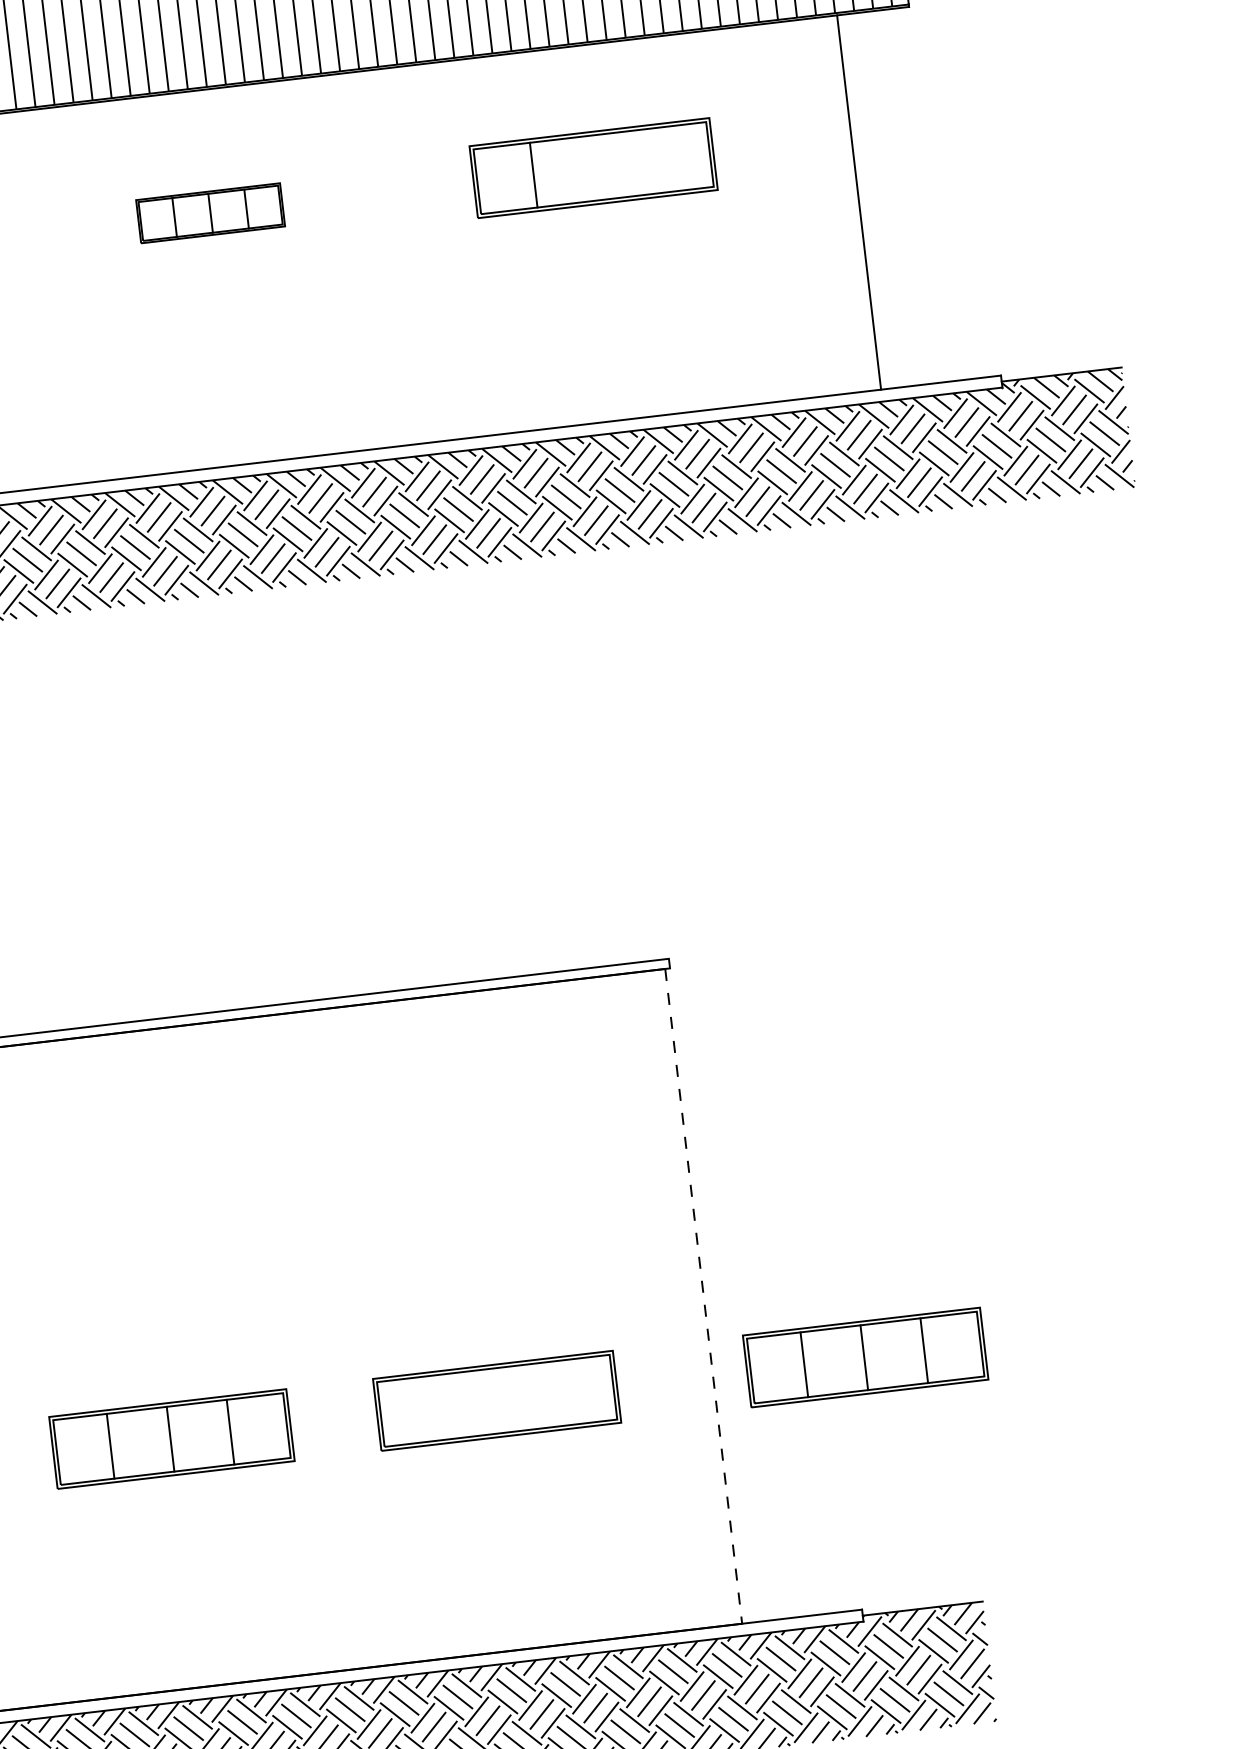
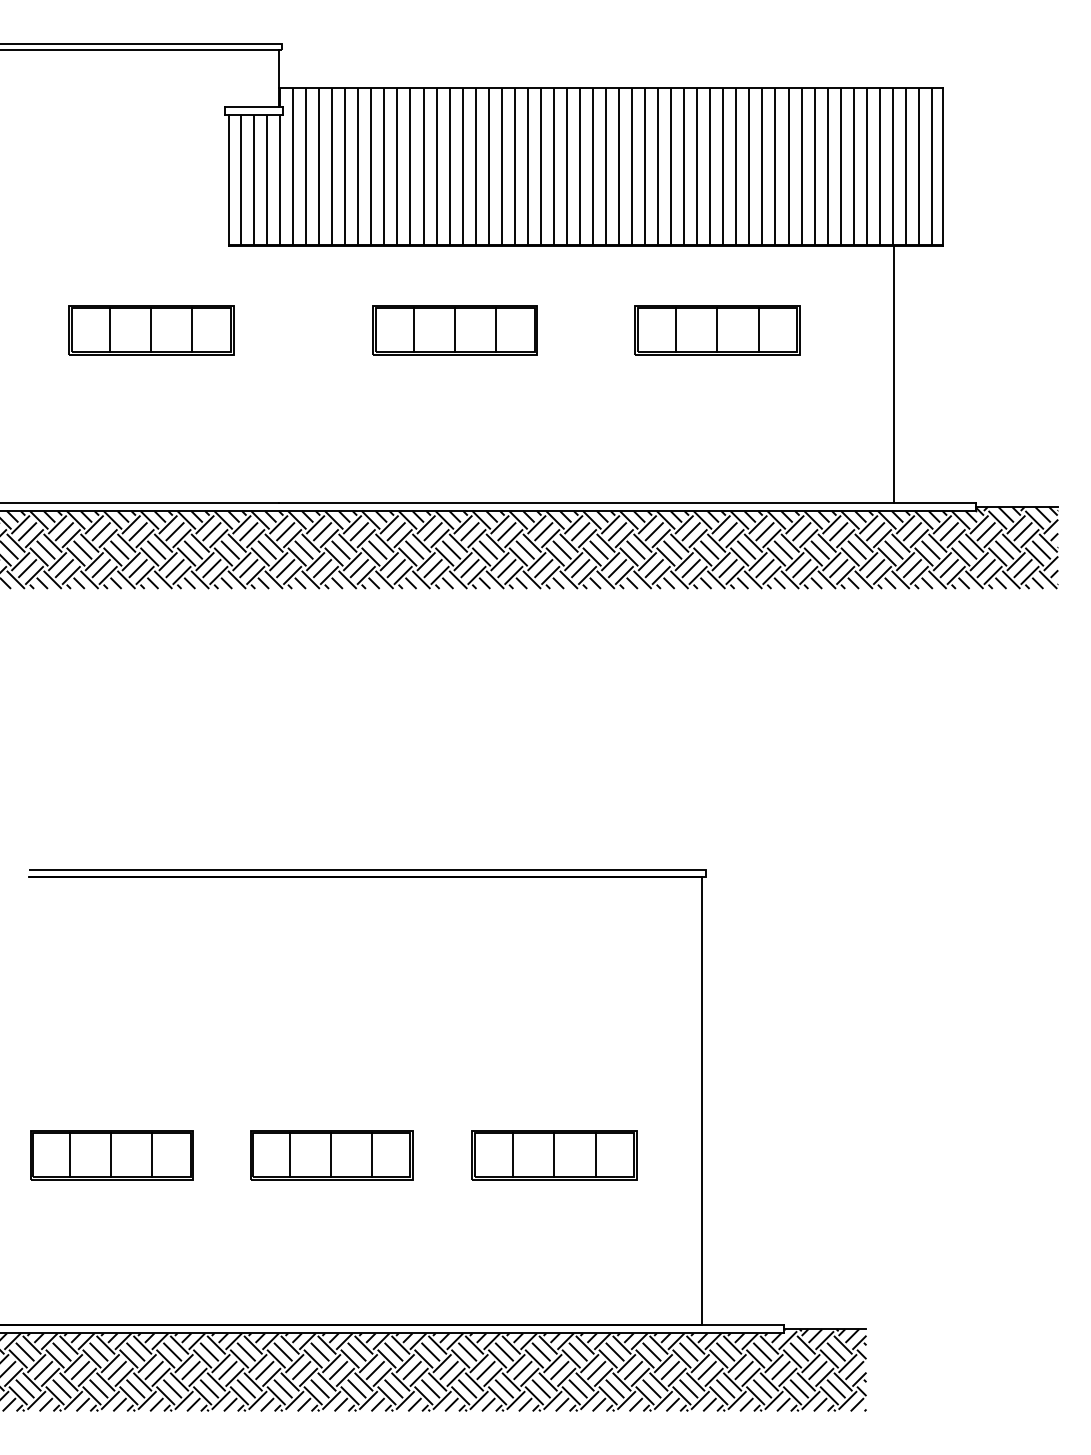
line: (653, 161) -> (758, 330), added
line: (593, 168) -> (717, 330), added
part: (209, 213) -> (454, 330), size x1.67
line: (704, 1297) -> (702, 1101), dashed -> solid
part: (865, 1358) -> (806, 1155), removed
line: (557, 1392) -> (595, 1154), added
line: (497, 1399) -> (554, 1154), added
line: (437, 1406) -> (513, 1154), added

